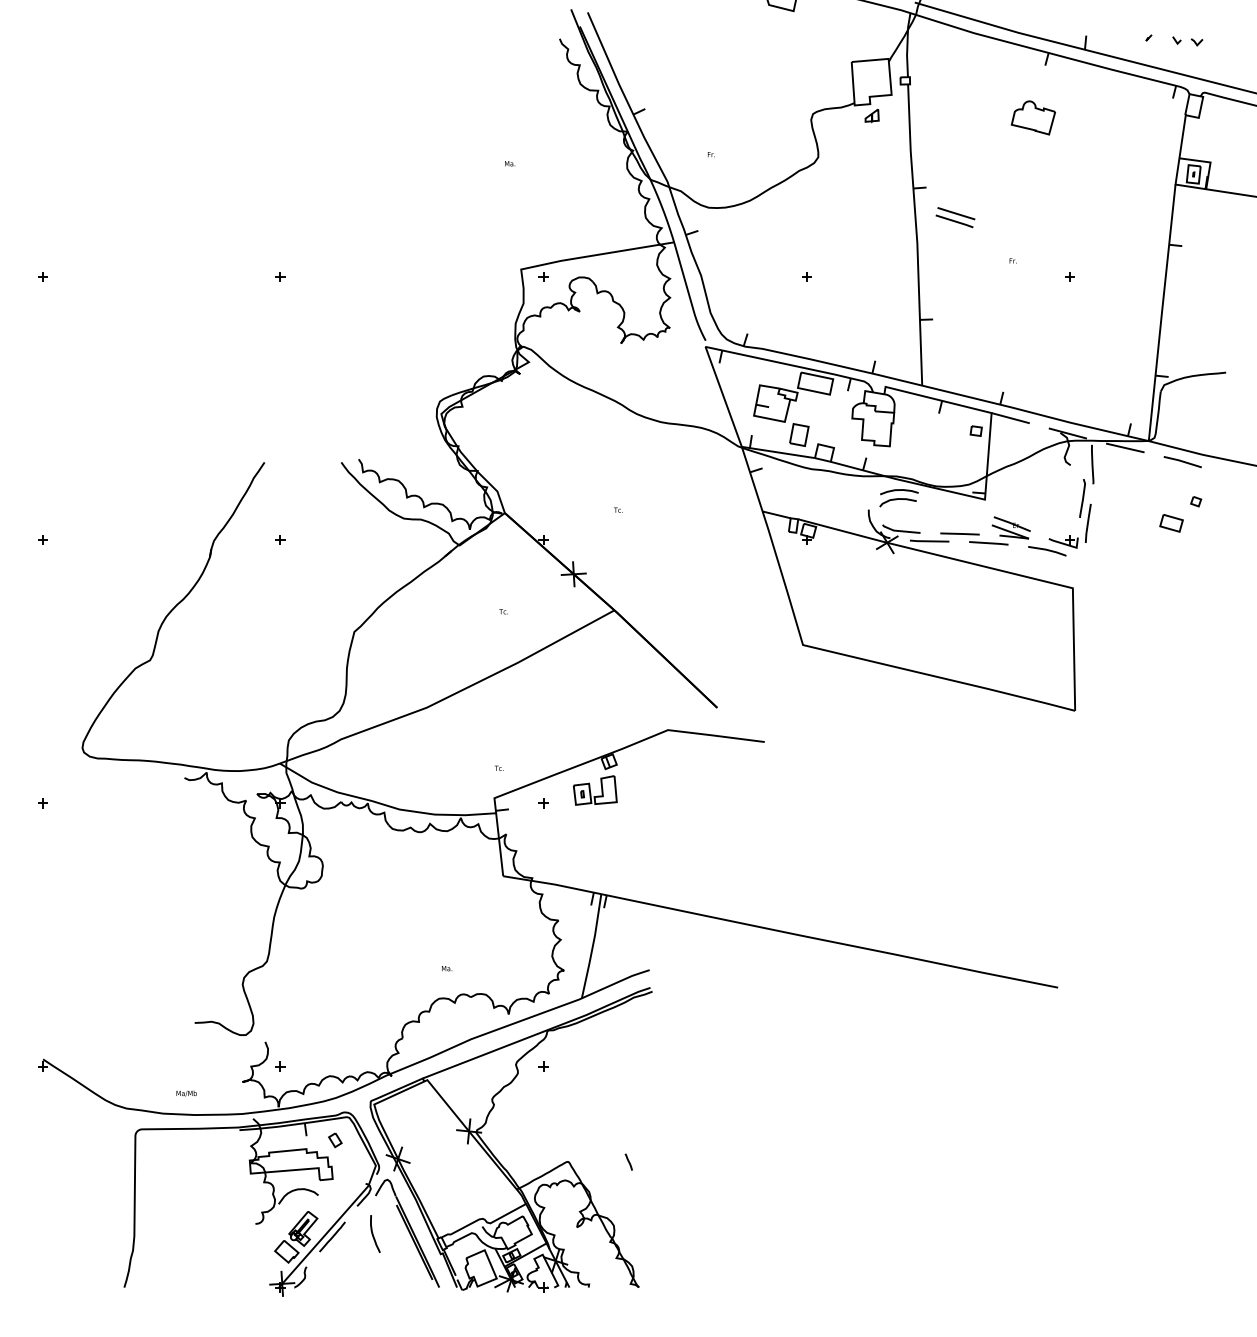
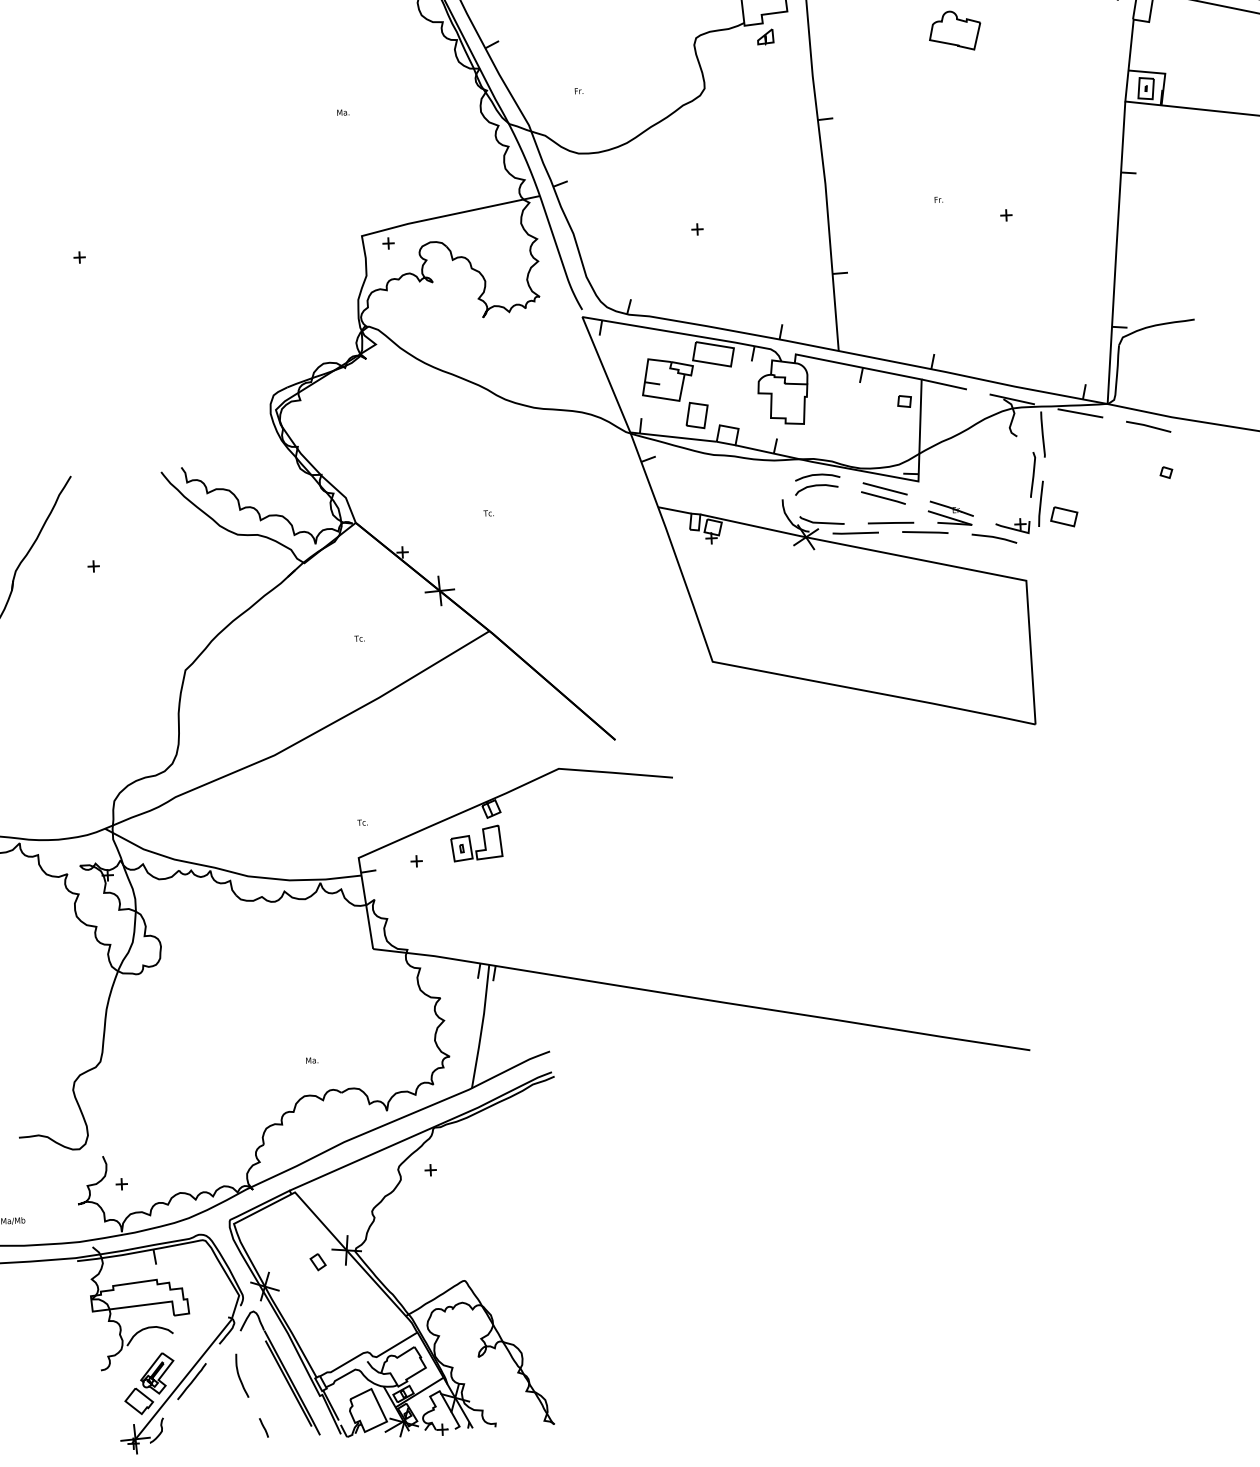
part: (955, 217) -> (884, 493), moved
part: (1171, 523) -> (1064, 517), moved
part: (335, 1140) -> (318, 1262), moved
line: (628, 1161) -> (263, 1427), moved

